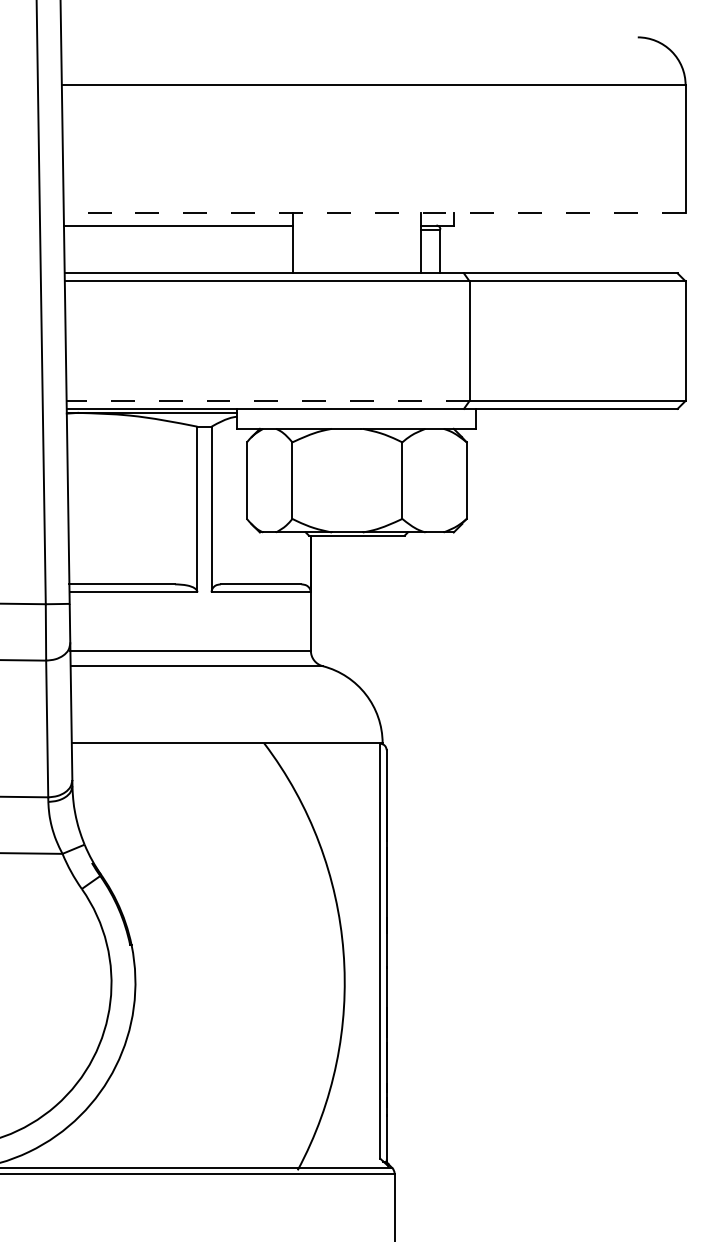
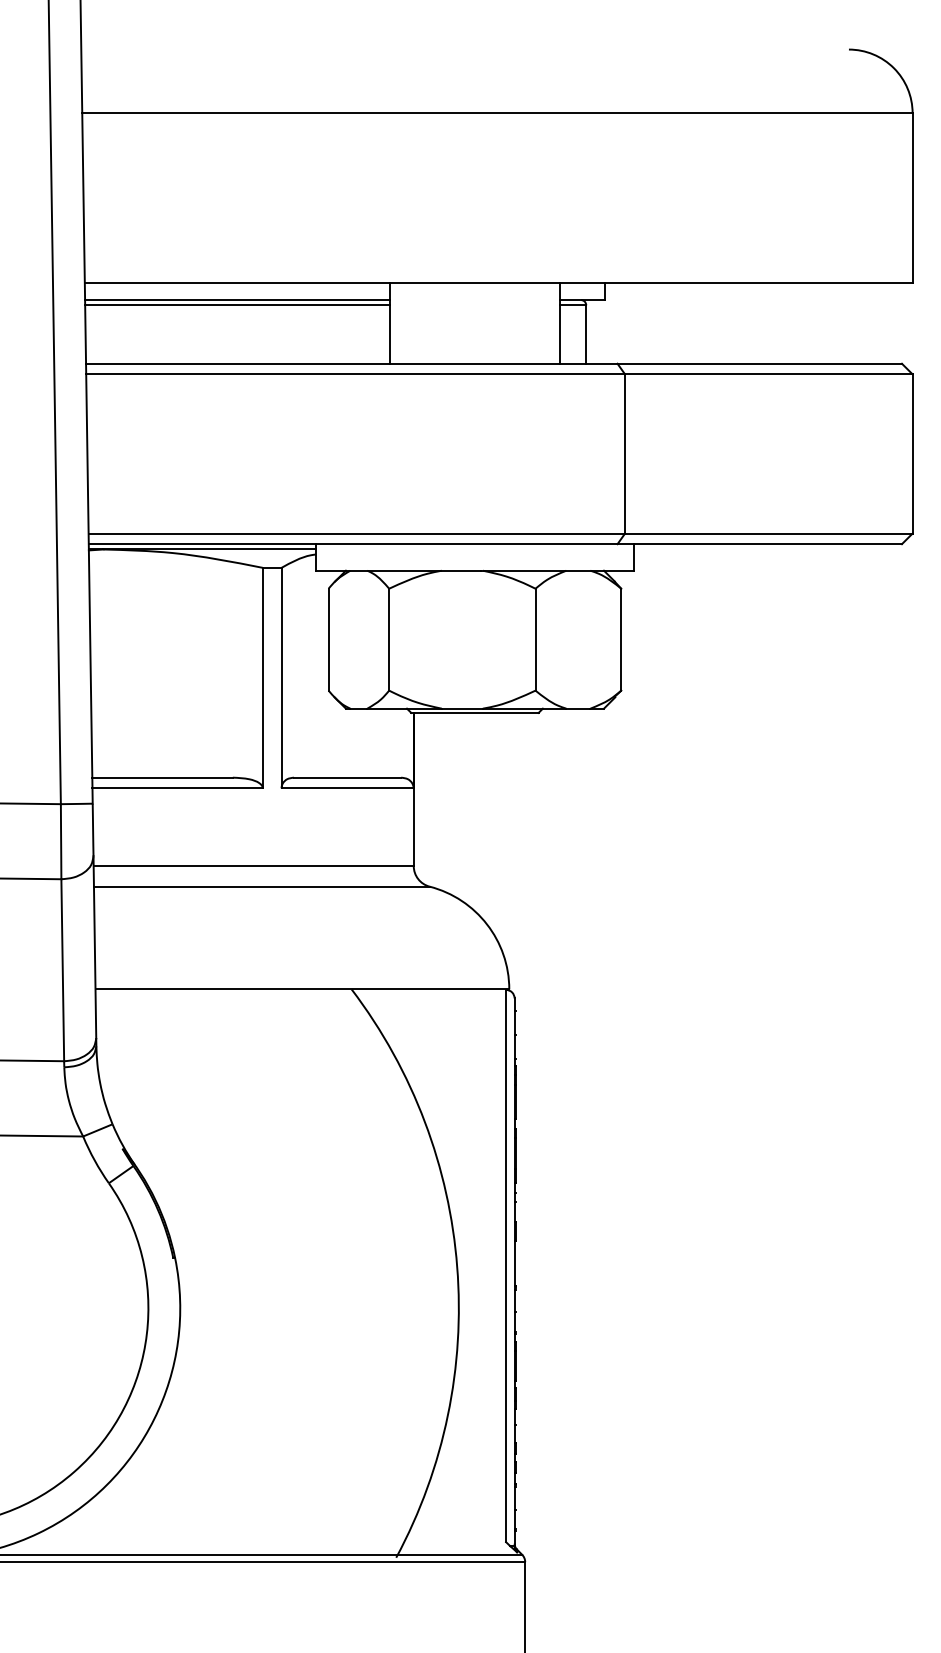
line: (374, 213) -> (498, 283), dashed -> solid
line: (178, 229) -> (237, 305), added
line: (267, 400) -> (356, 533), dashed -> solid

